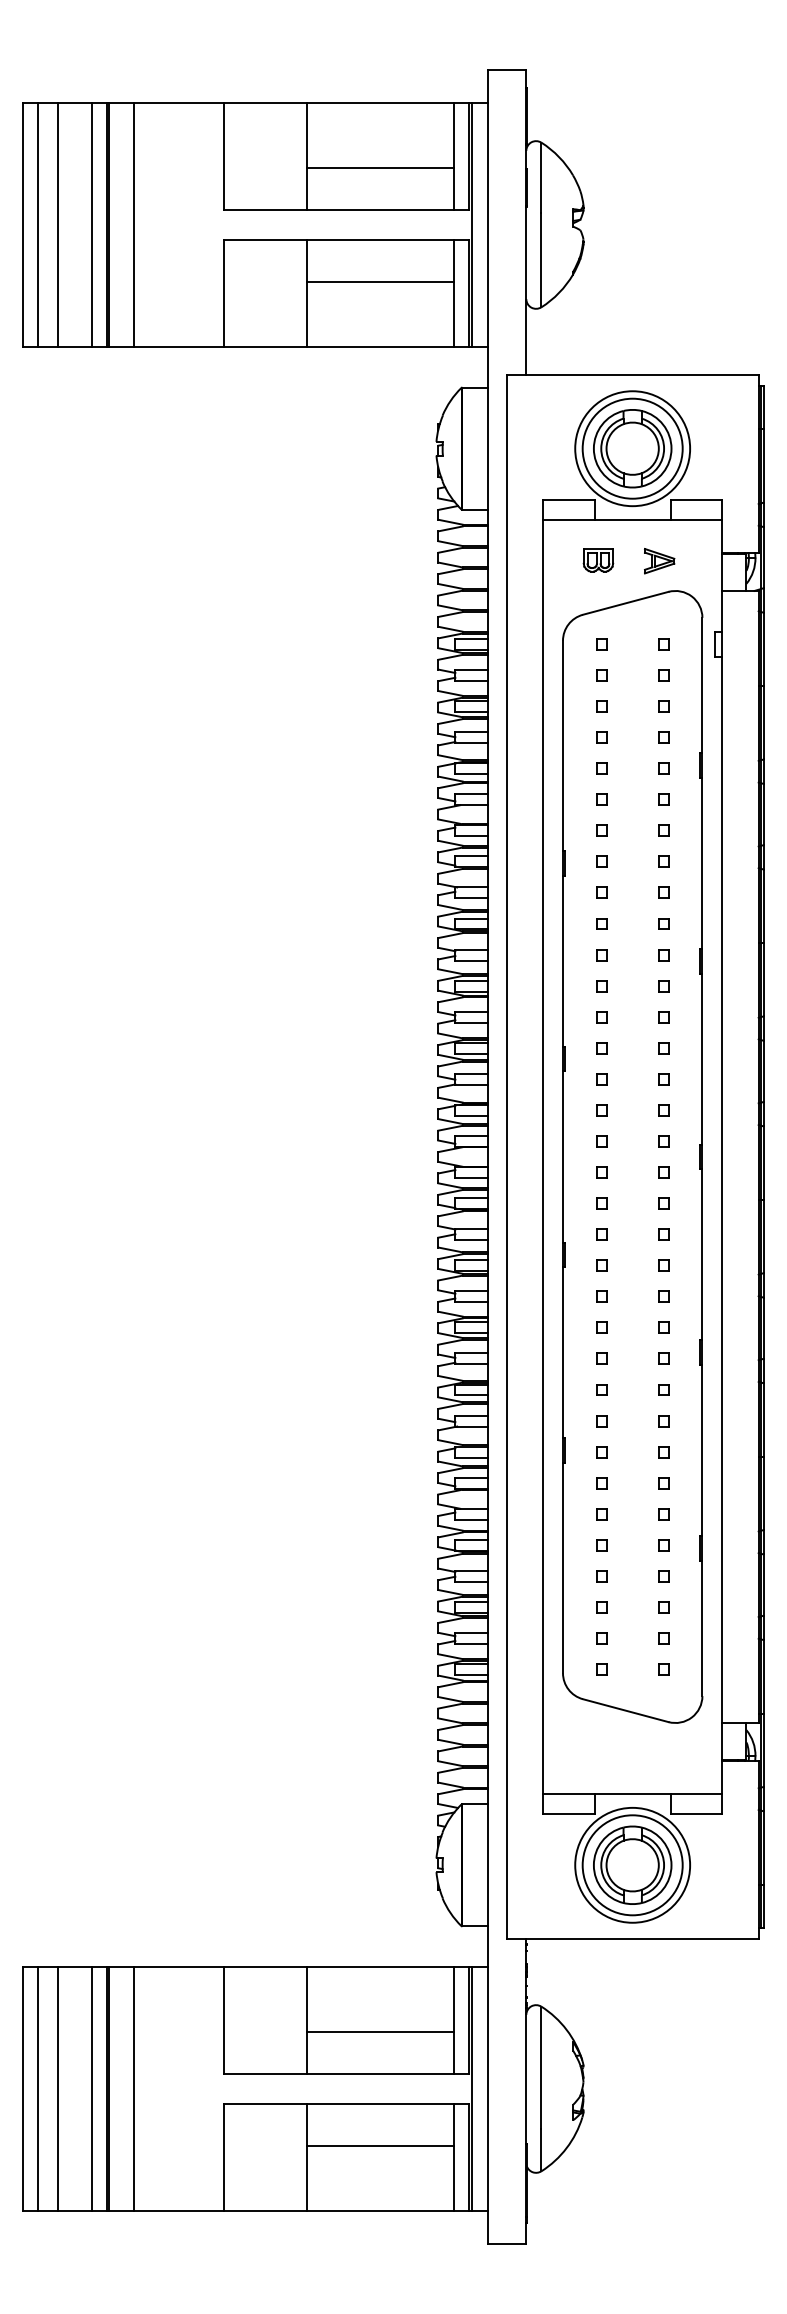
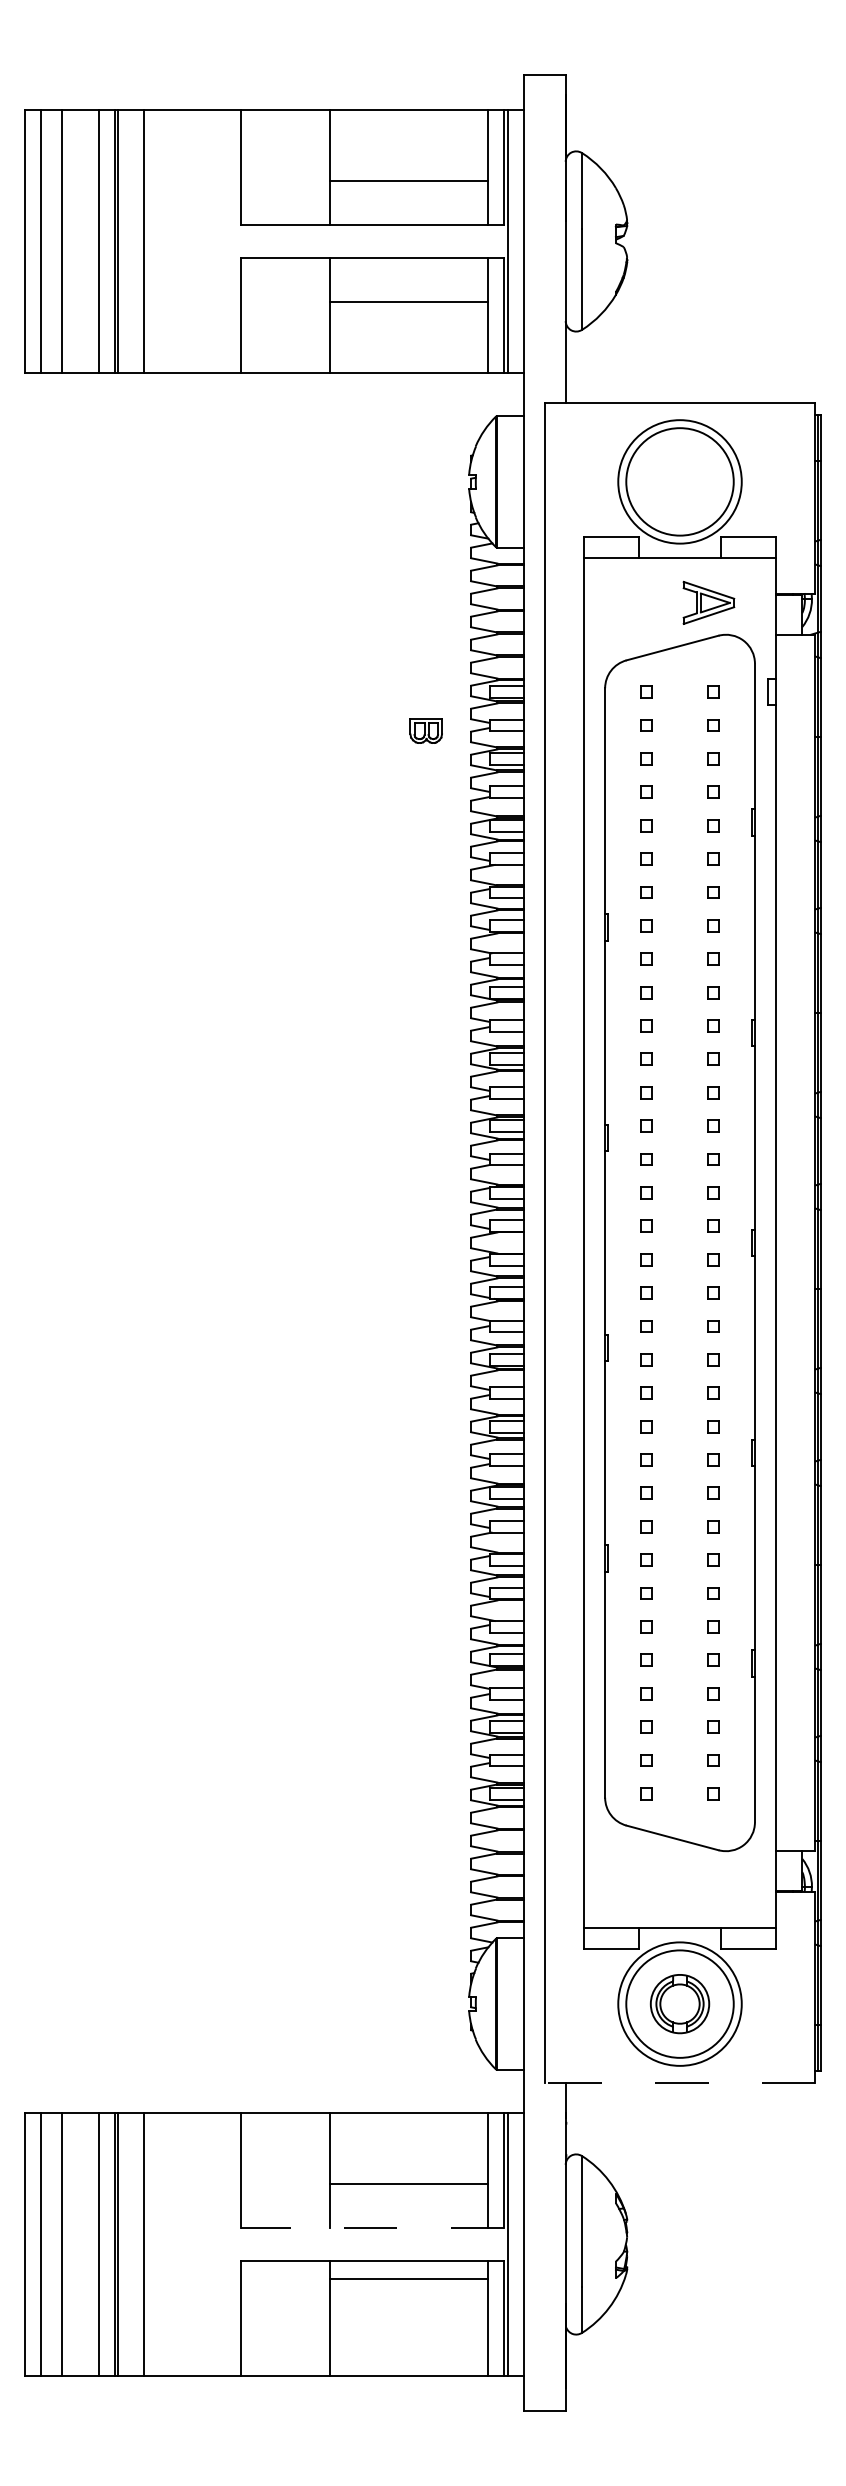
part: (632, 448) -> (679, 481), removed
part: (597, 560) -> (425, 730), moved
part: (659, 560) -> (708, 602), size x1.6
part: (632, 1864) -> (679, 2003), size x0.7
line: (632, 1938) -> (679, 2082), solid -> dashed
line: (346, 2074) -> (372, 2228), solid -> dashed
line: (380, 2145) -> (408, 2279), moved

